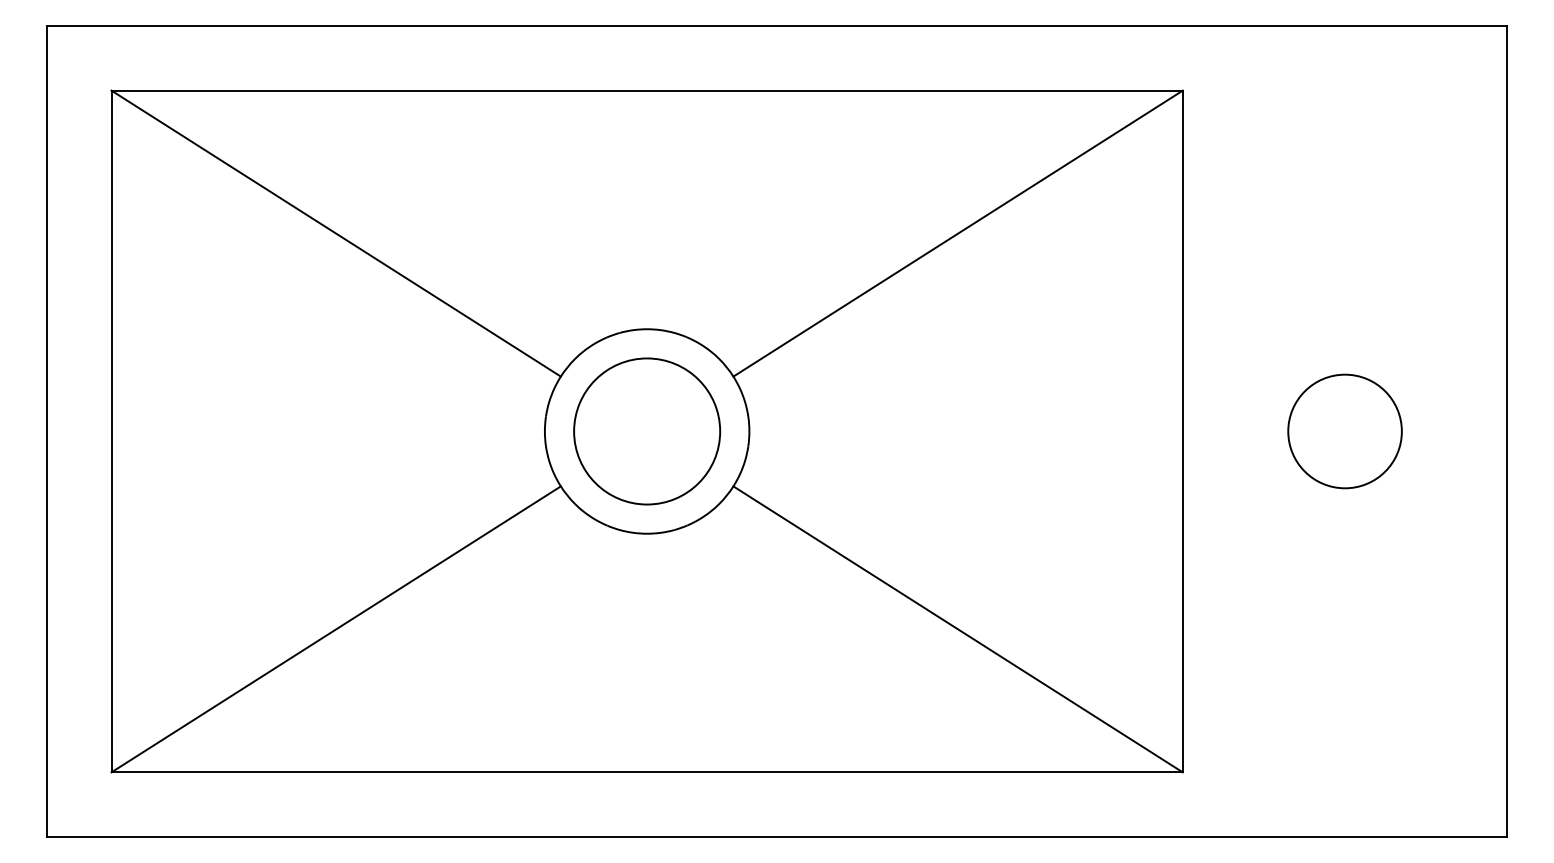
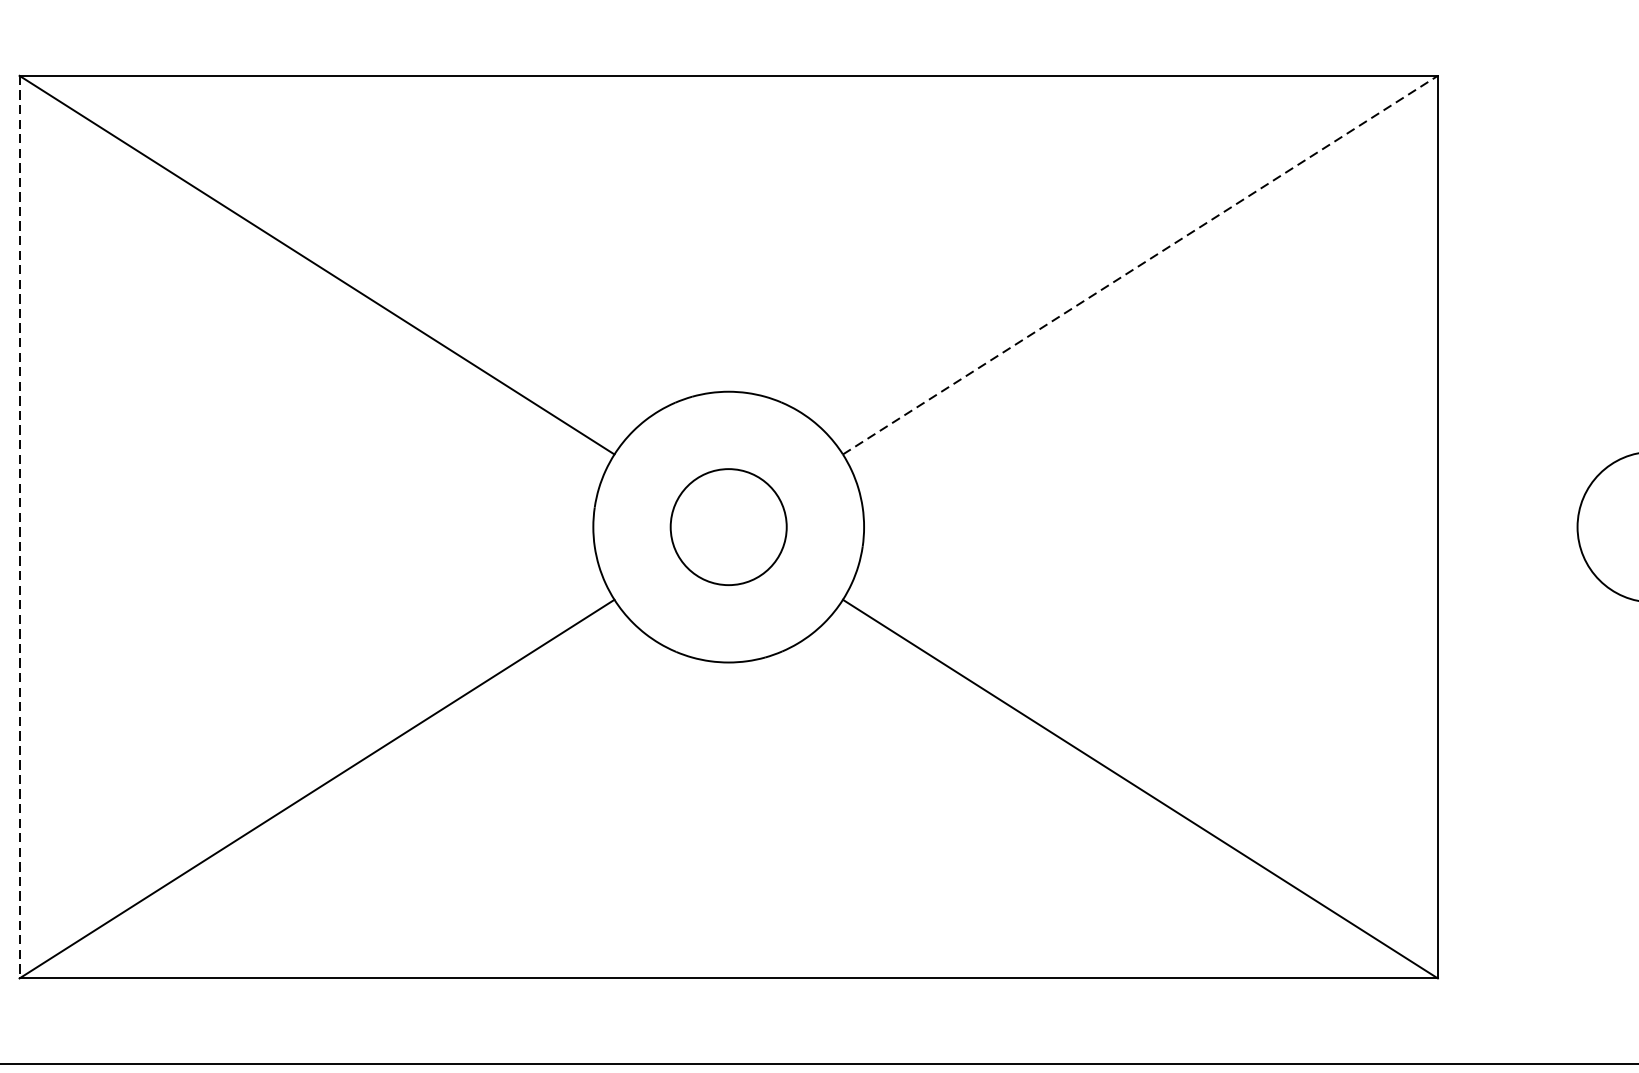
line: (958, 233) -> (1140, 264), solid -> dashed
line: (111, 431) -> (19, 527), solid -> dashed
circle: (647, 431) -> (729, 527), size x0.6

